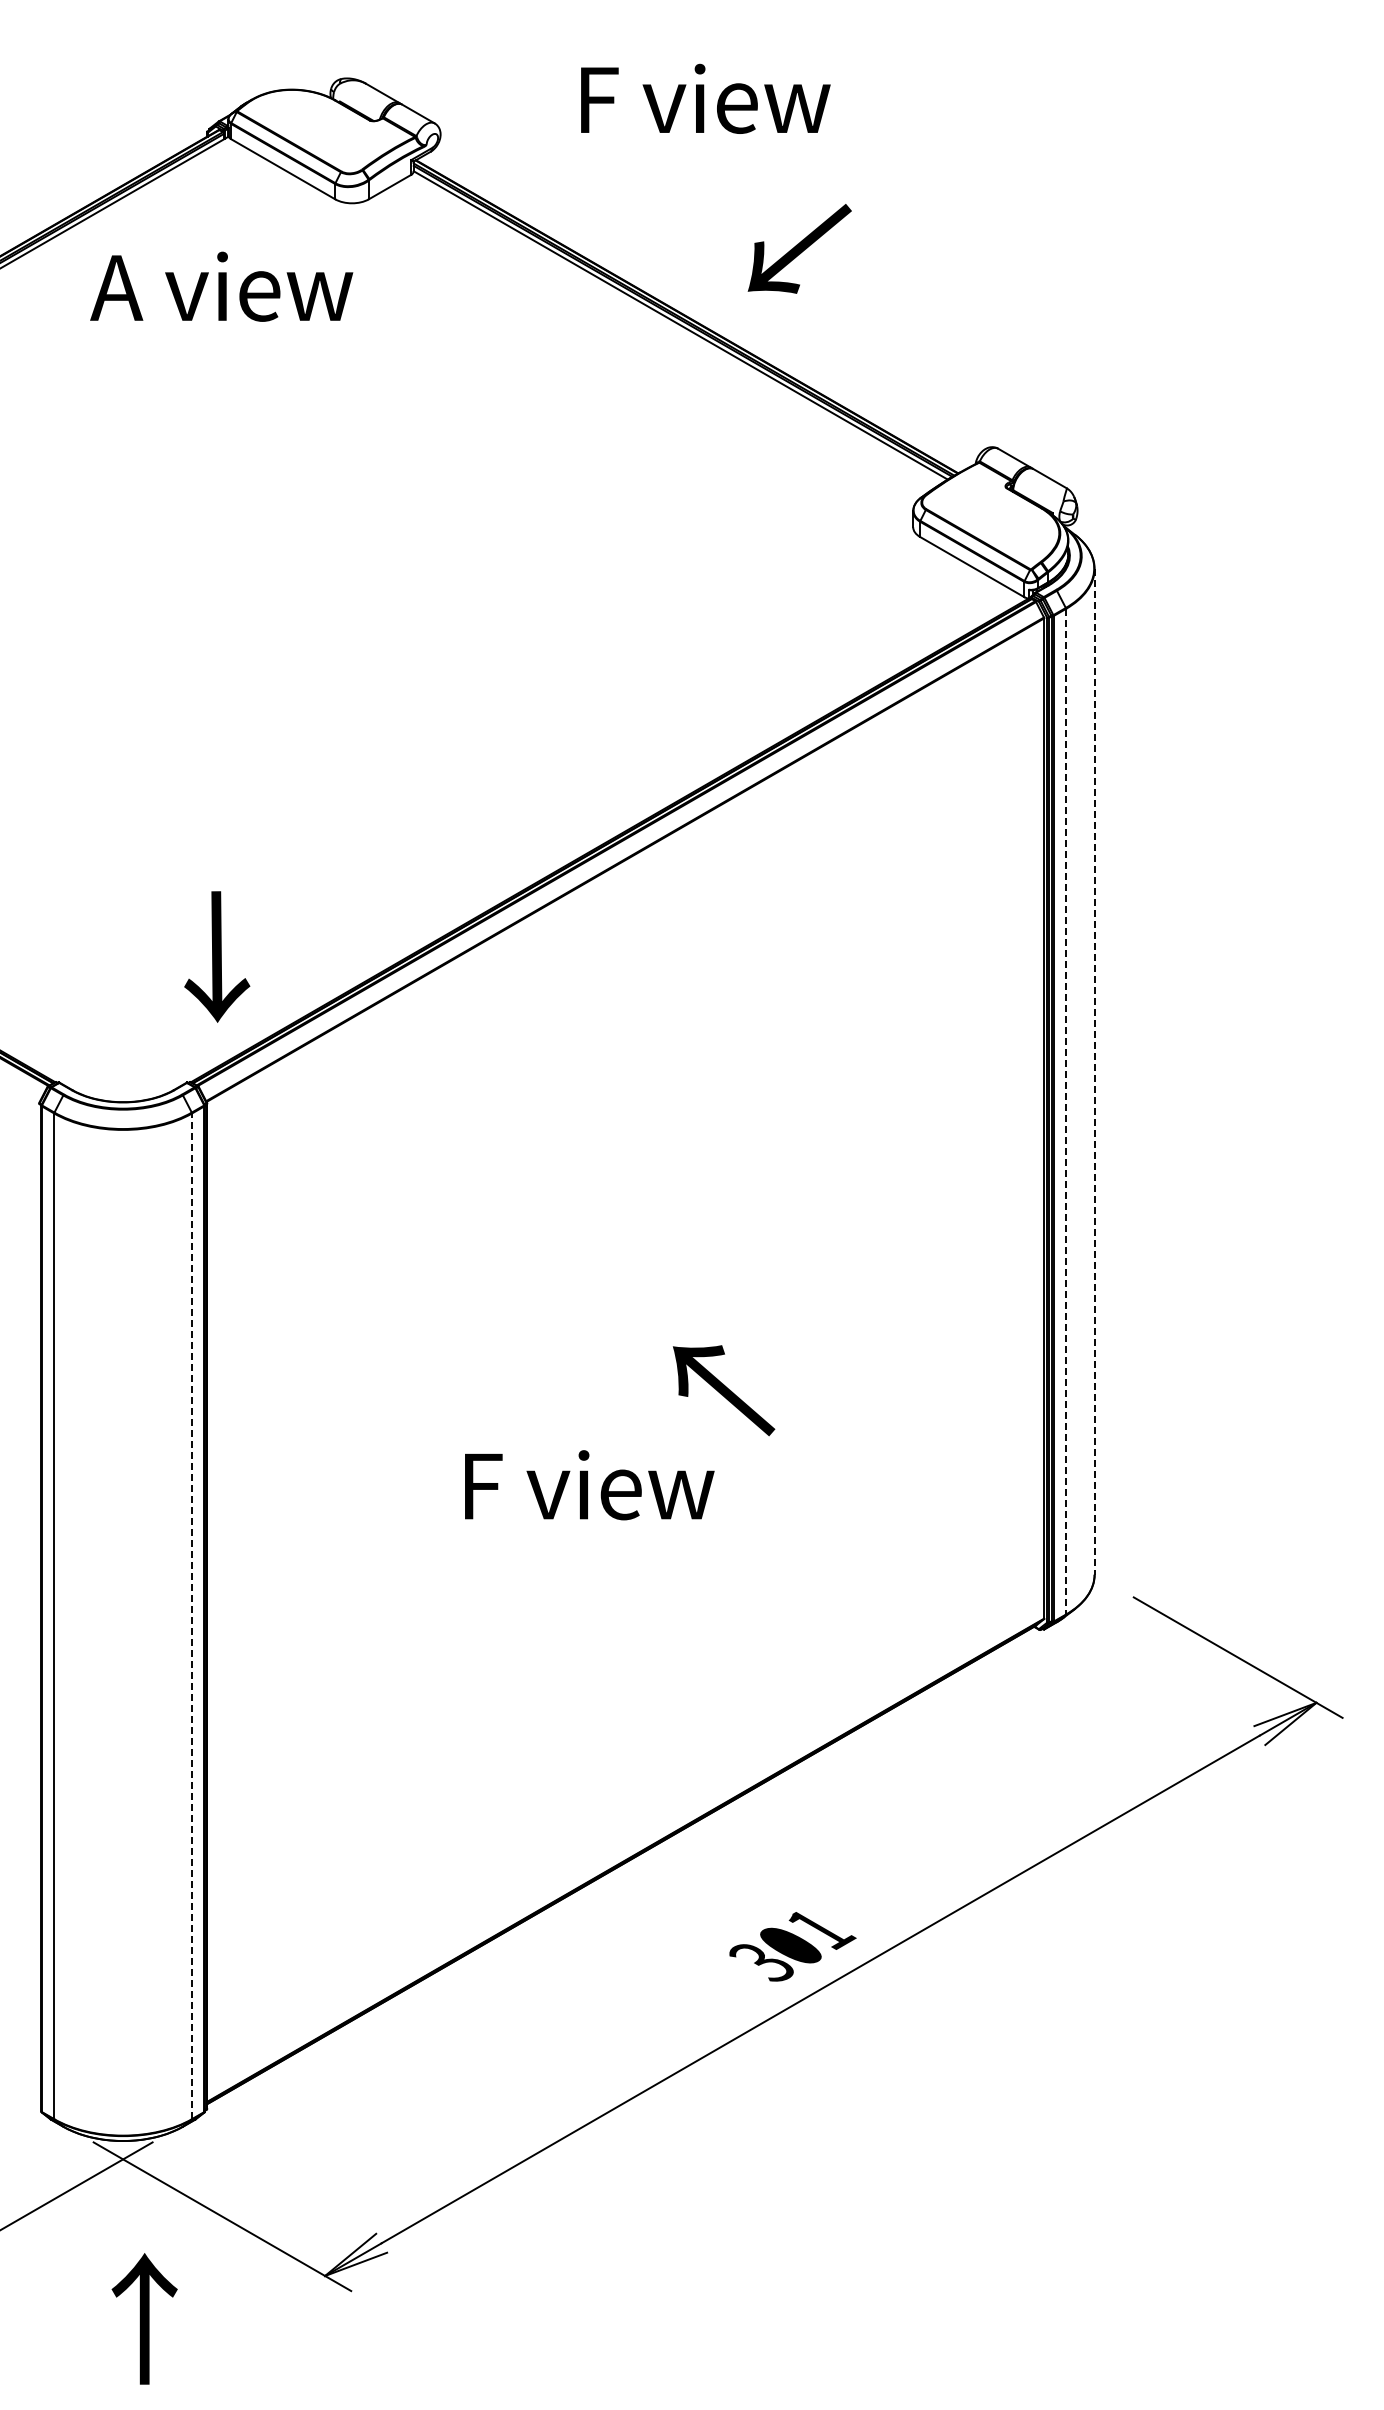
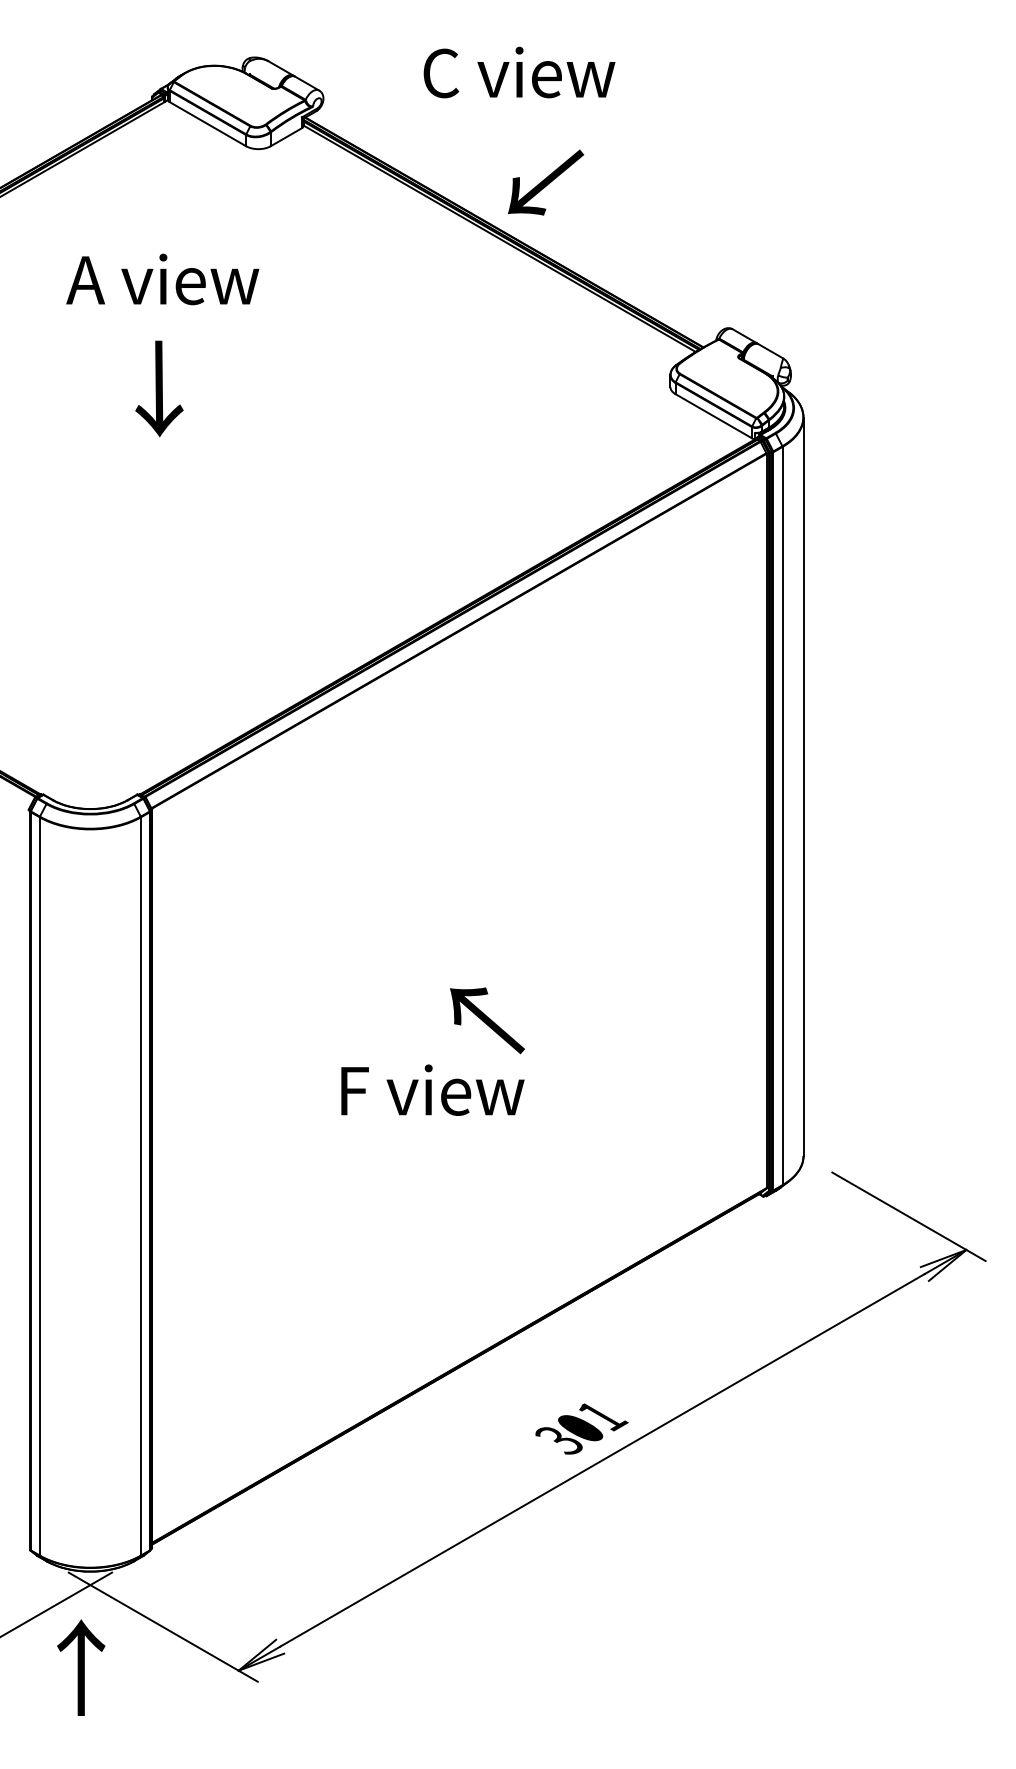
text: (707, 98) -> (519, 72), F view -> C view
text: (799, 248) -> (545, 182), moved
text: (221, 286) -> (162, 279), moved
text: (217, 956) -> (159, 388), moved
line: (1094, 1071) -> (803, 786), dashed -> solid
line: (1066, 1111) -> (782, 815), dashed -> solid
text: (724, 1390) -> (487, 1020), moved
line: (192, 1616) -> (141, 1186), dashed -> solid
text: (144, 2318) -> (81, 1667), moved

